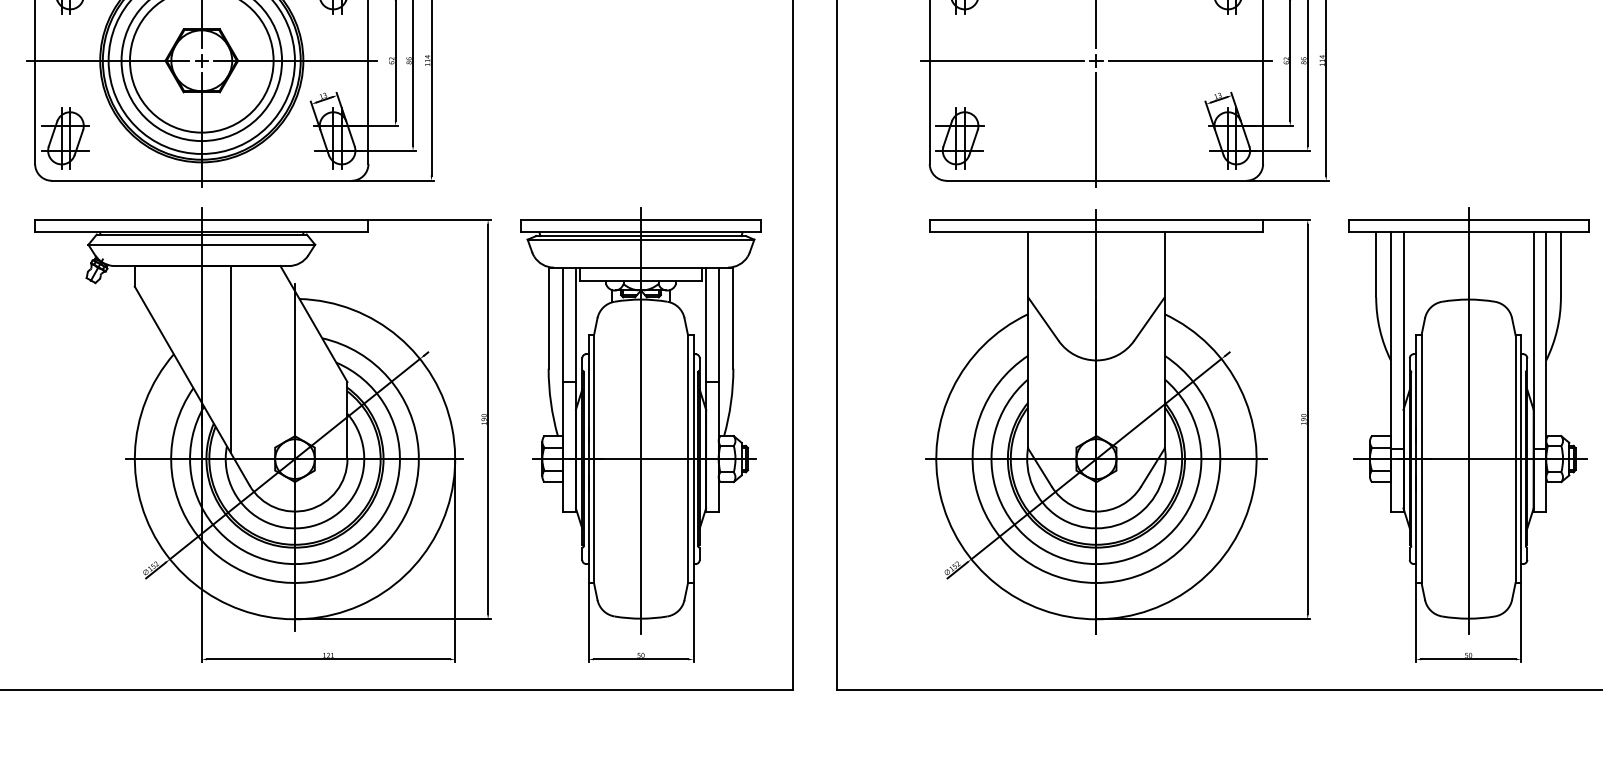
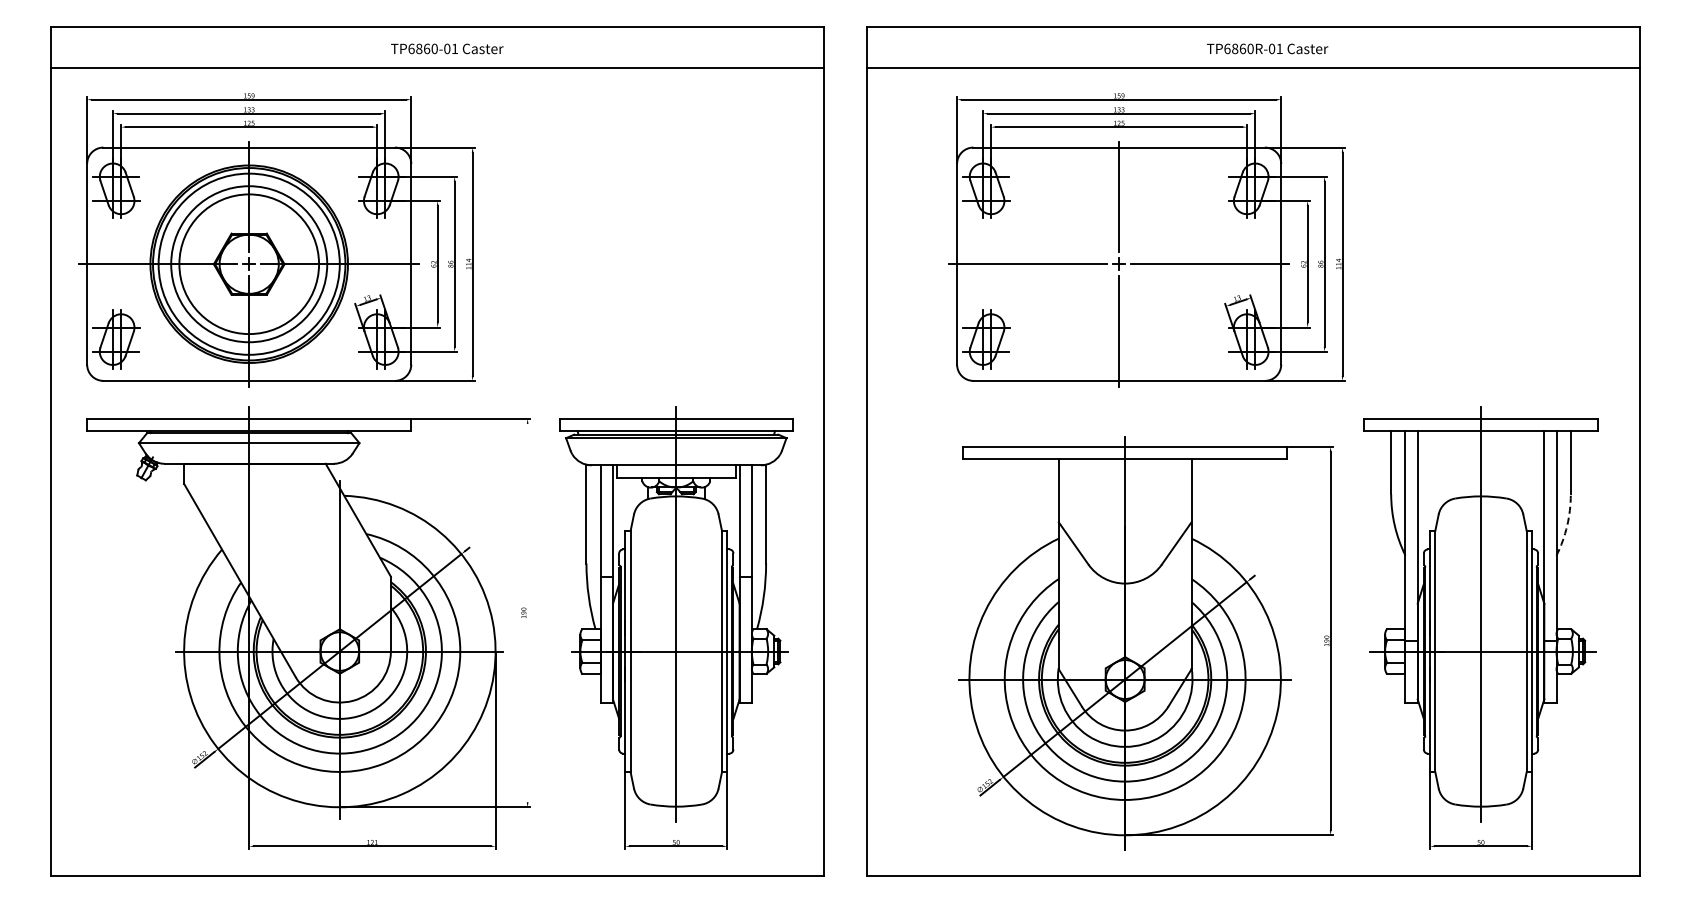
arc: (1557, 329) -> (1567, 525), solid -> dashed
line: (230, 359) -> (277, 554), removed
line: (487, 418) -> (527, 612), removed
part: (1117, 422) -> (1145, 643), moved

